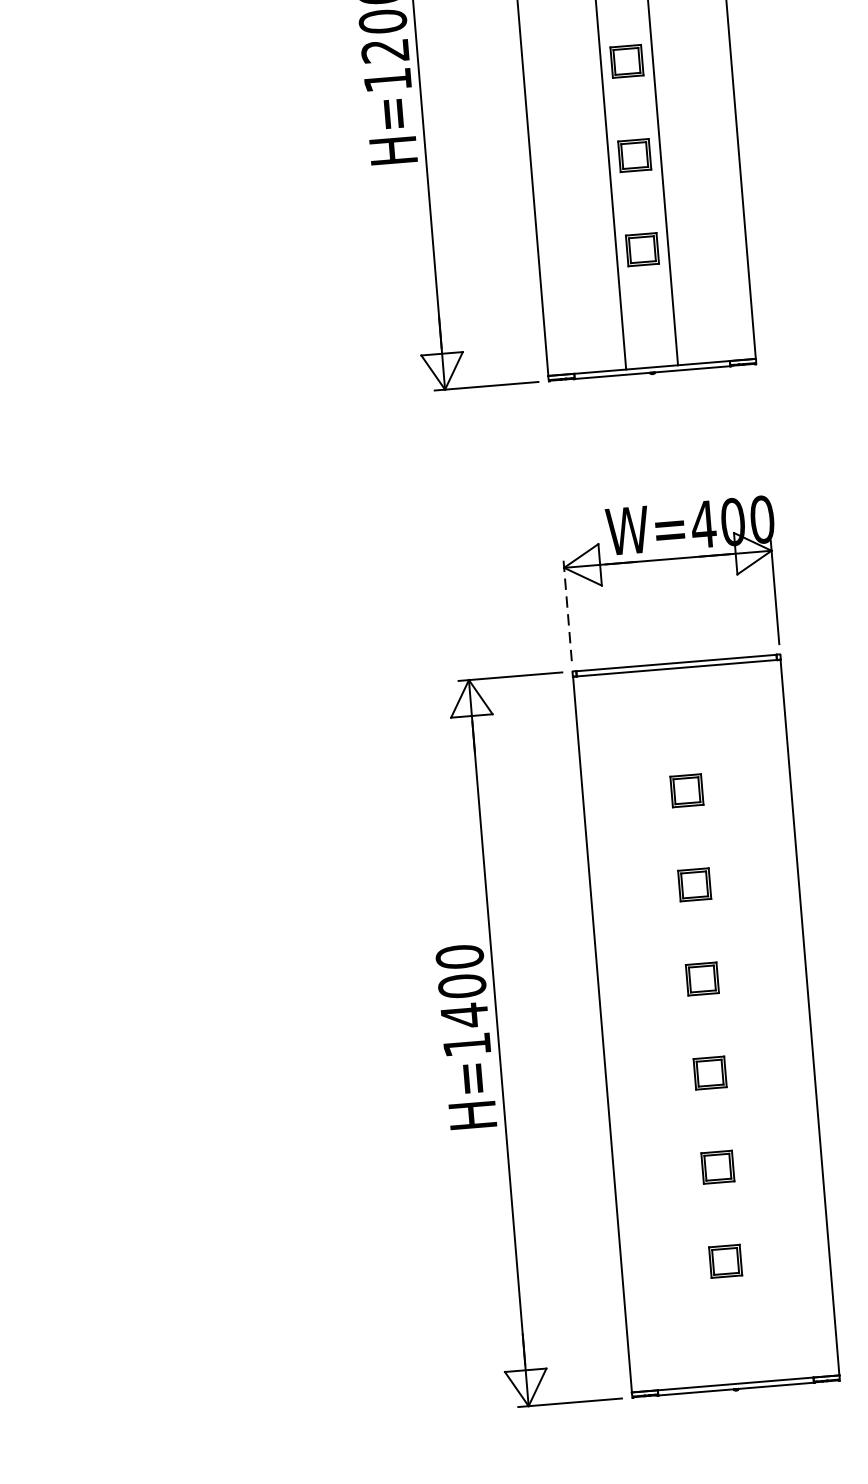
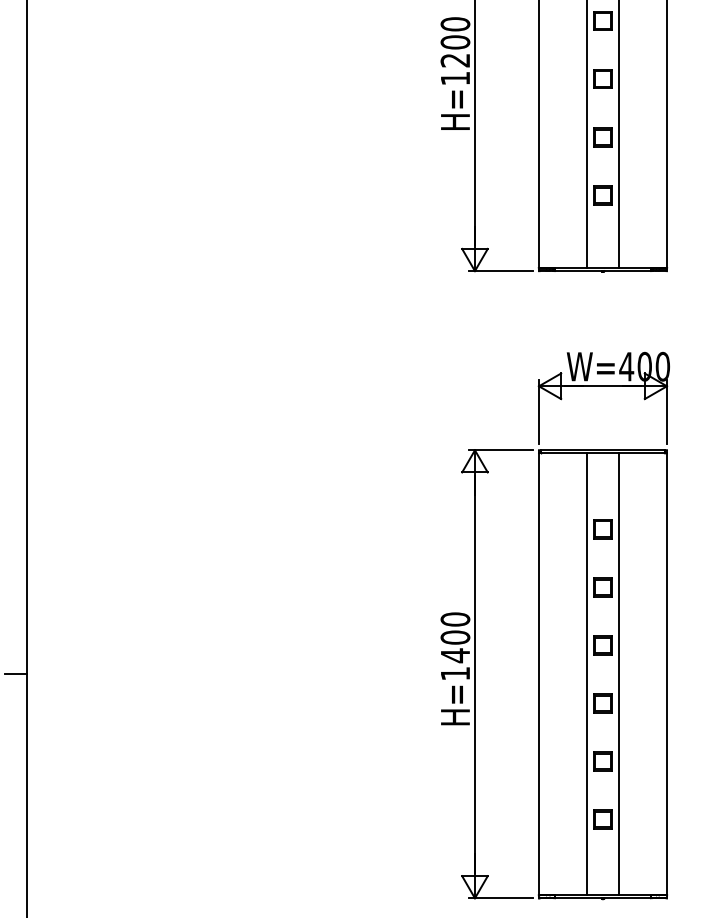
line: (566, 608) -> (538, 411), dashed -> solid
line: (731, 1024) -> (618, 674), added
line: (679, 1028) -> (586, 674), added

